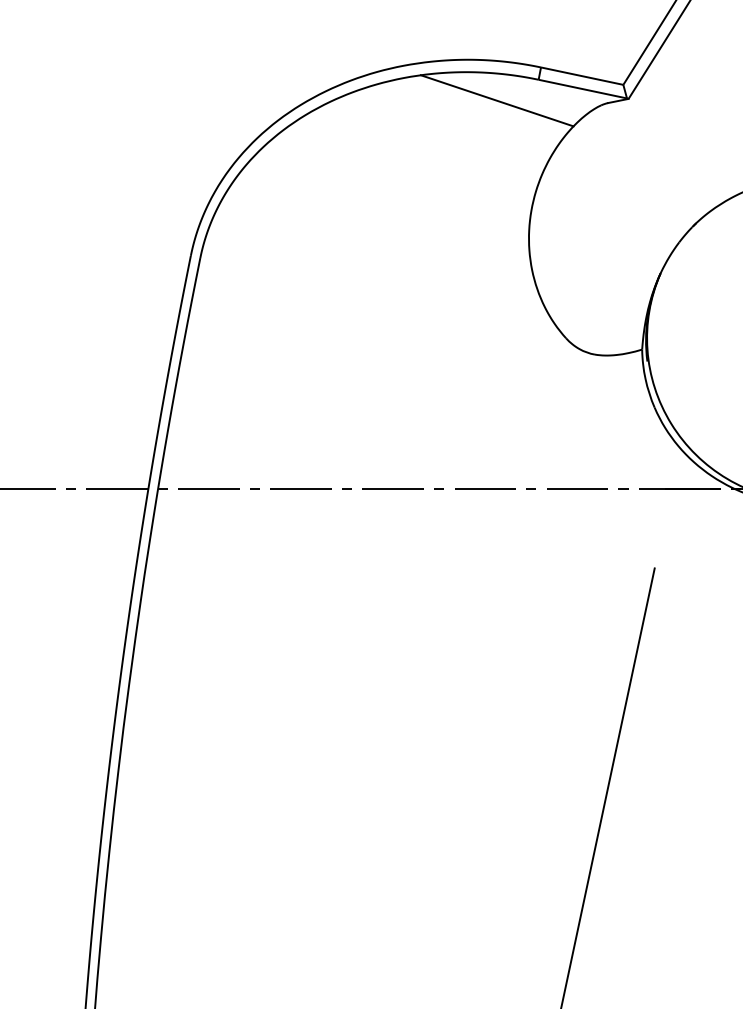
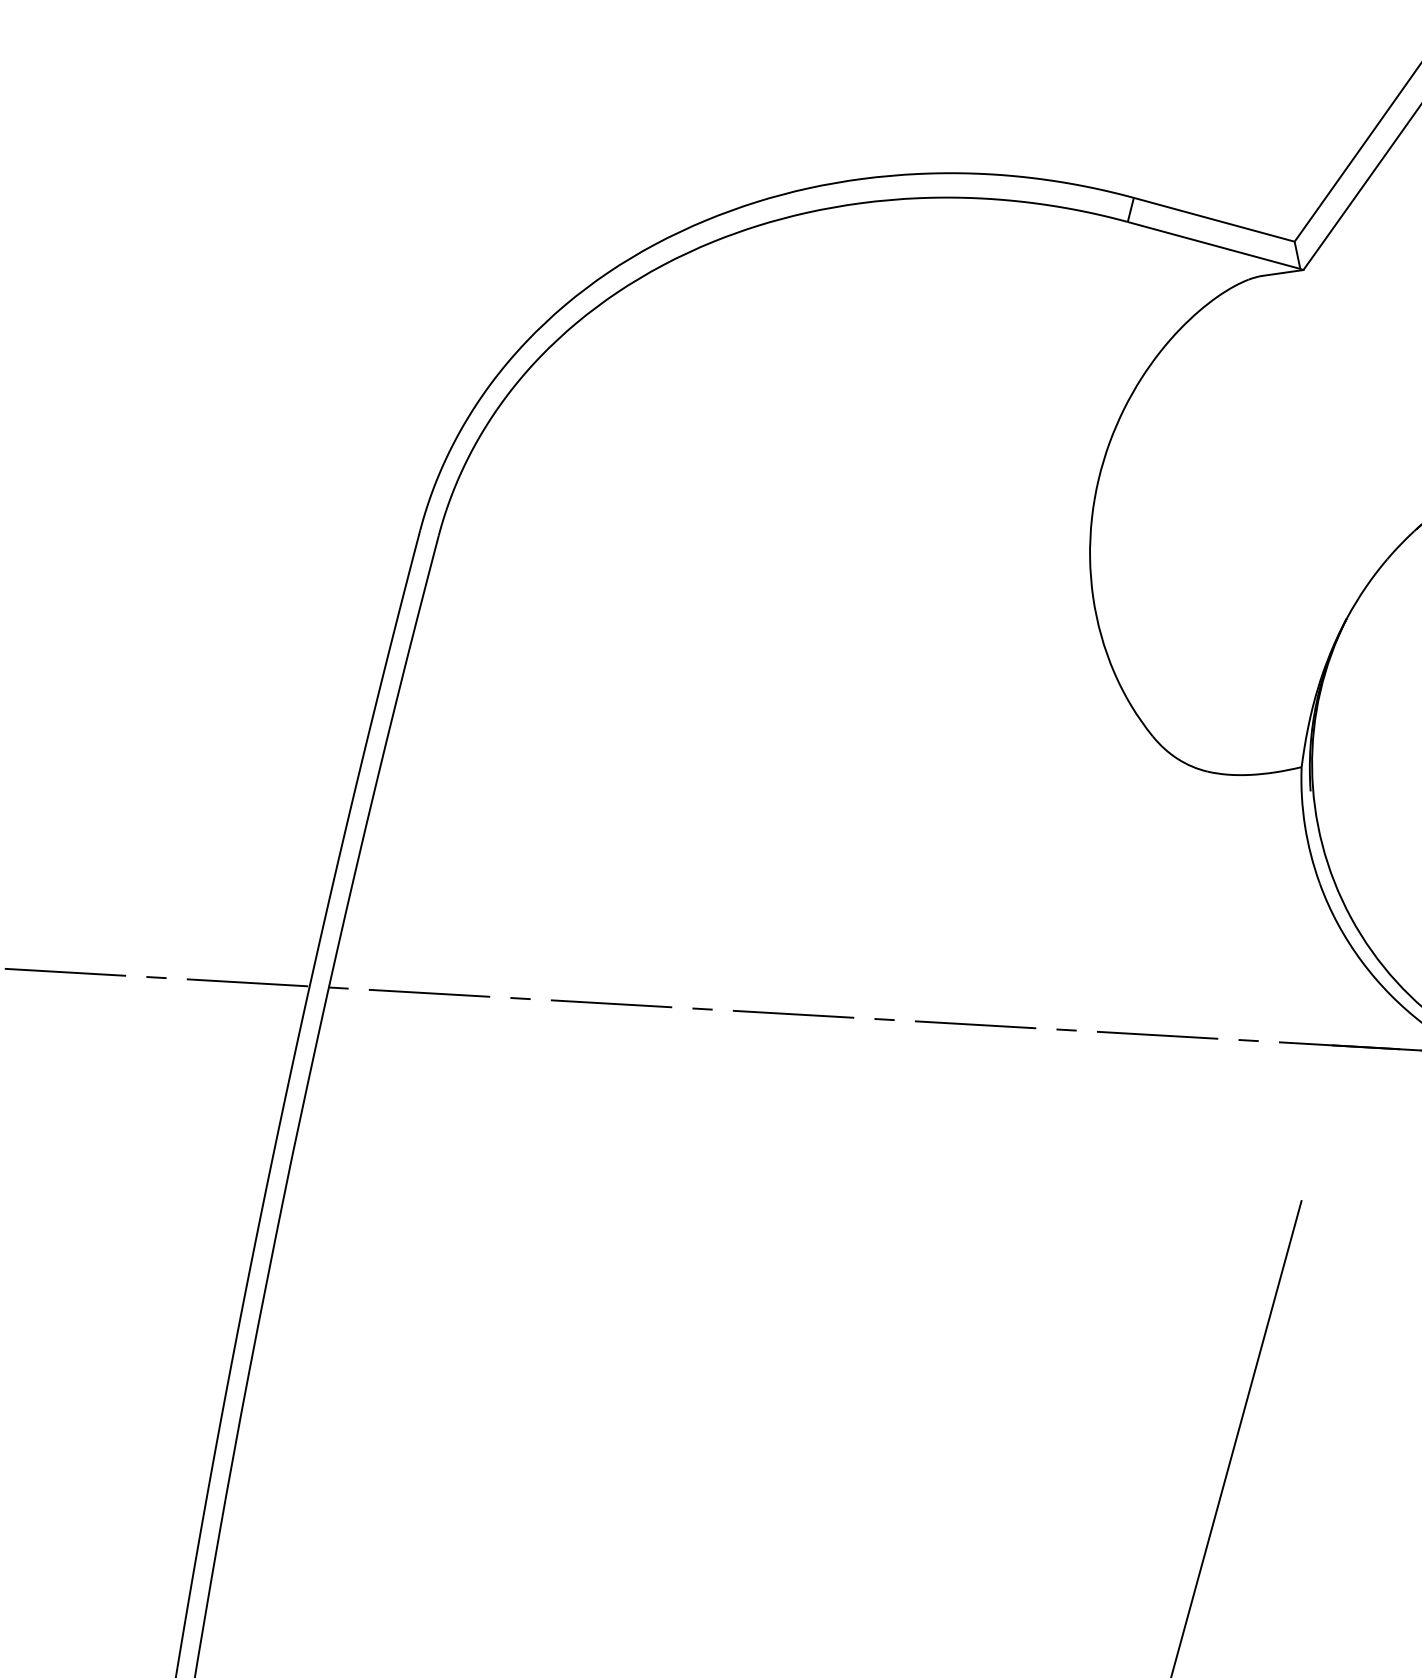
line: (496, 100) -> (1042, 258), removed

